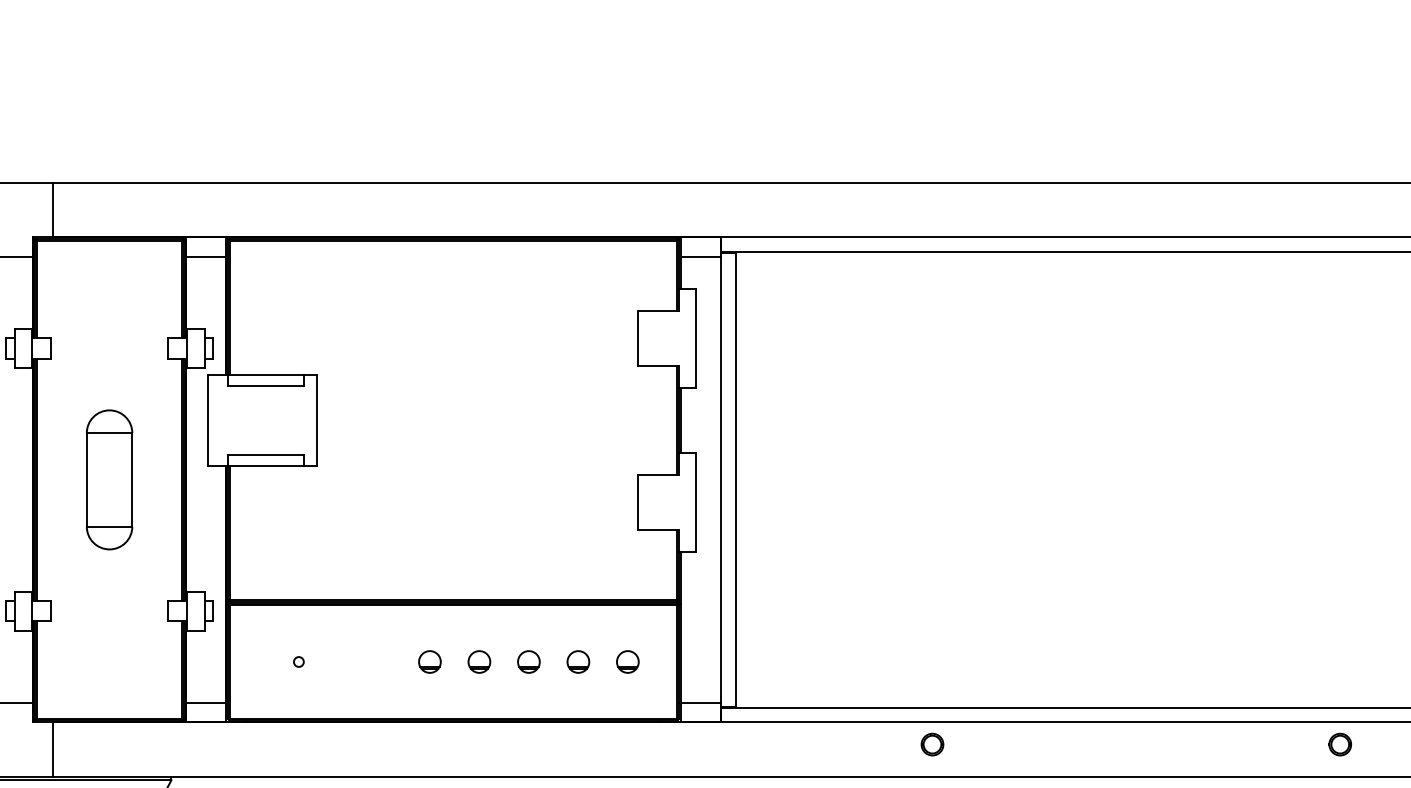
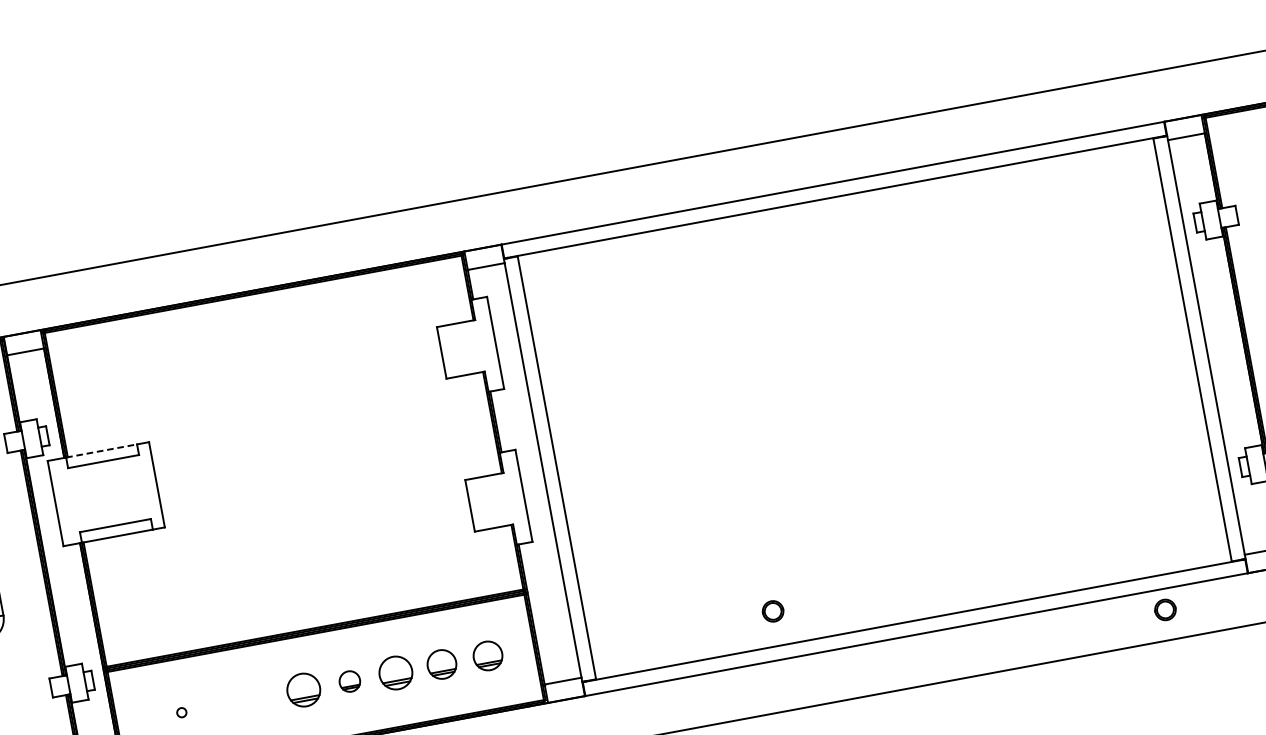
line: (266, 374) -> (102, 450), solid -> dashed
part: (429, 661) -> (303, 689), size x1.6
part: (528, 661) -> (395, 672), size x1.6
part: (578, 661) -> (442, 663), size x1.4
part: (627, 661) -> (487, 655), size x1.4
part: (932, 744) -> (773, 611), moved

